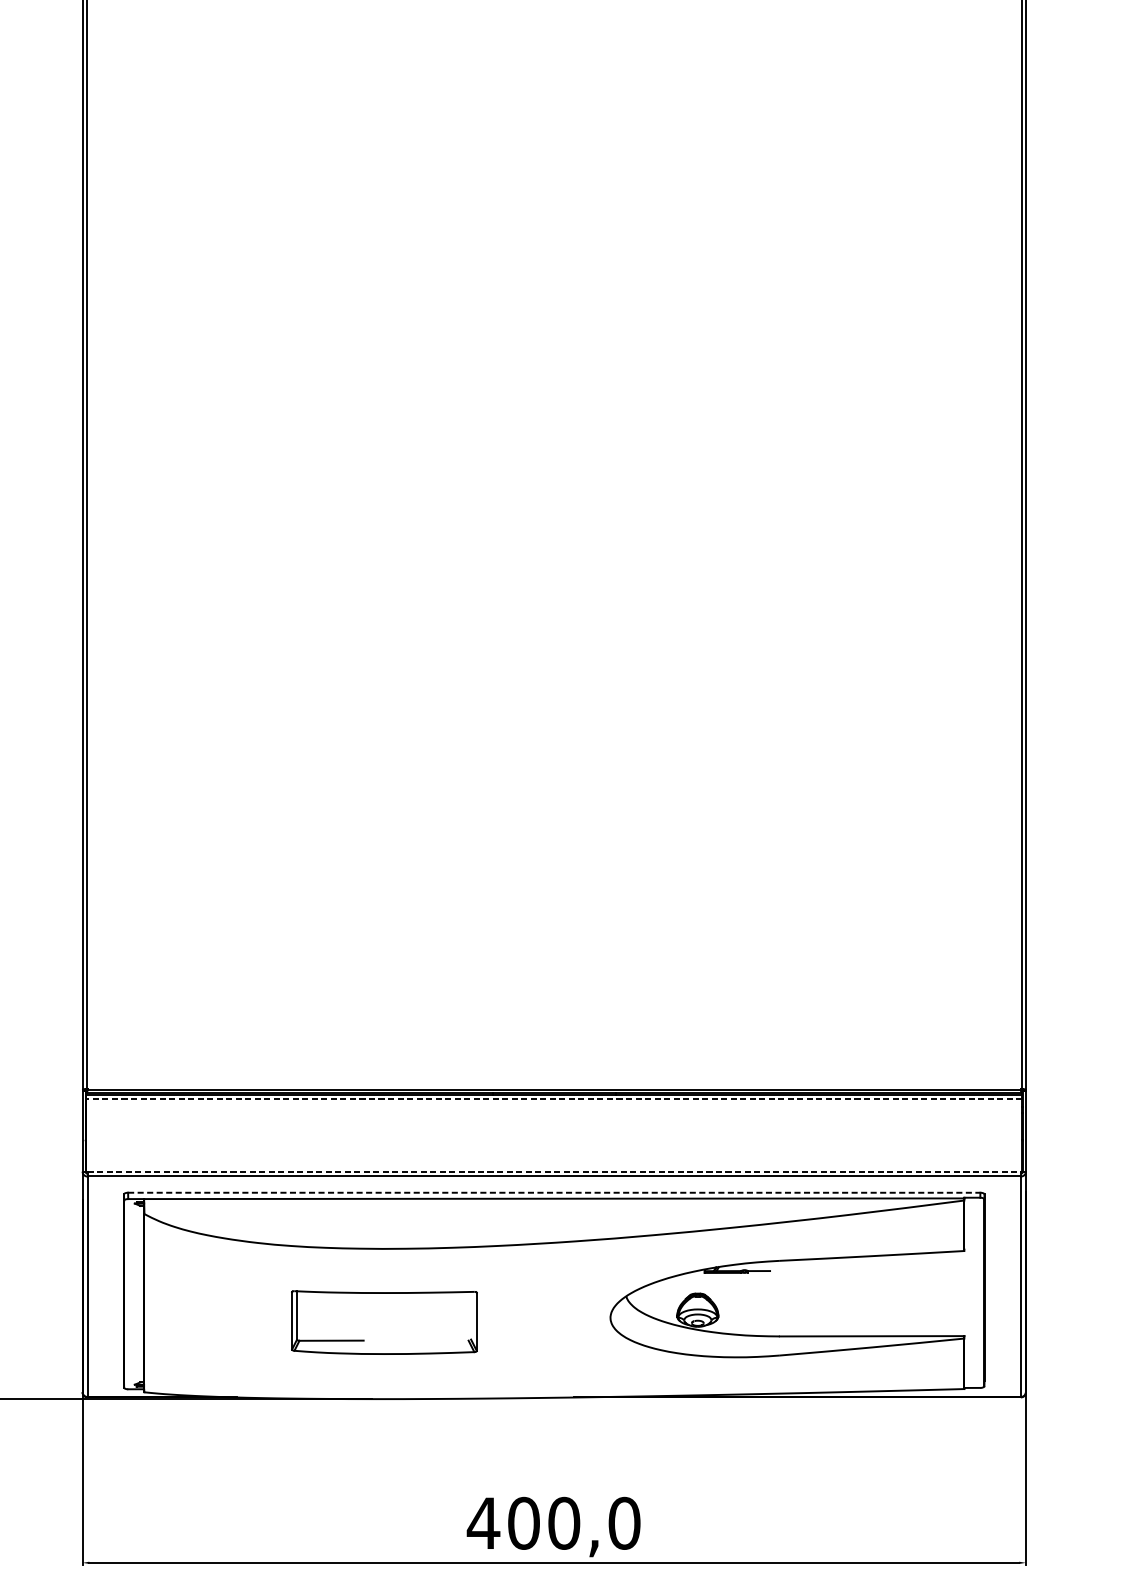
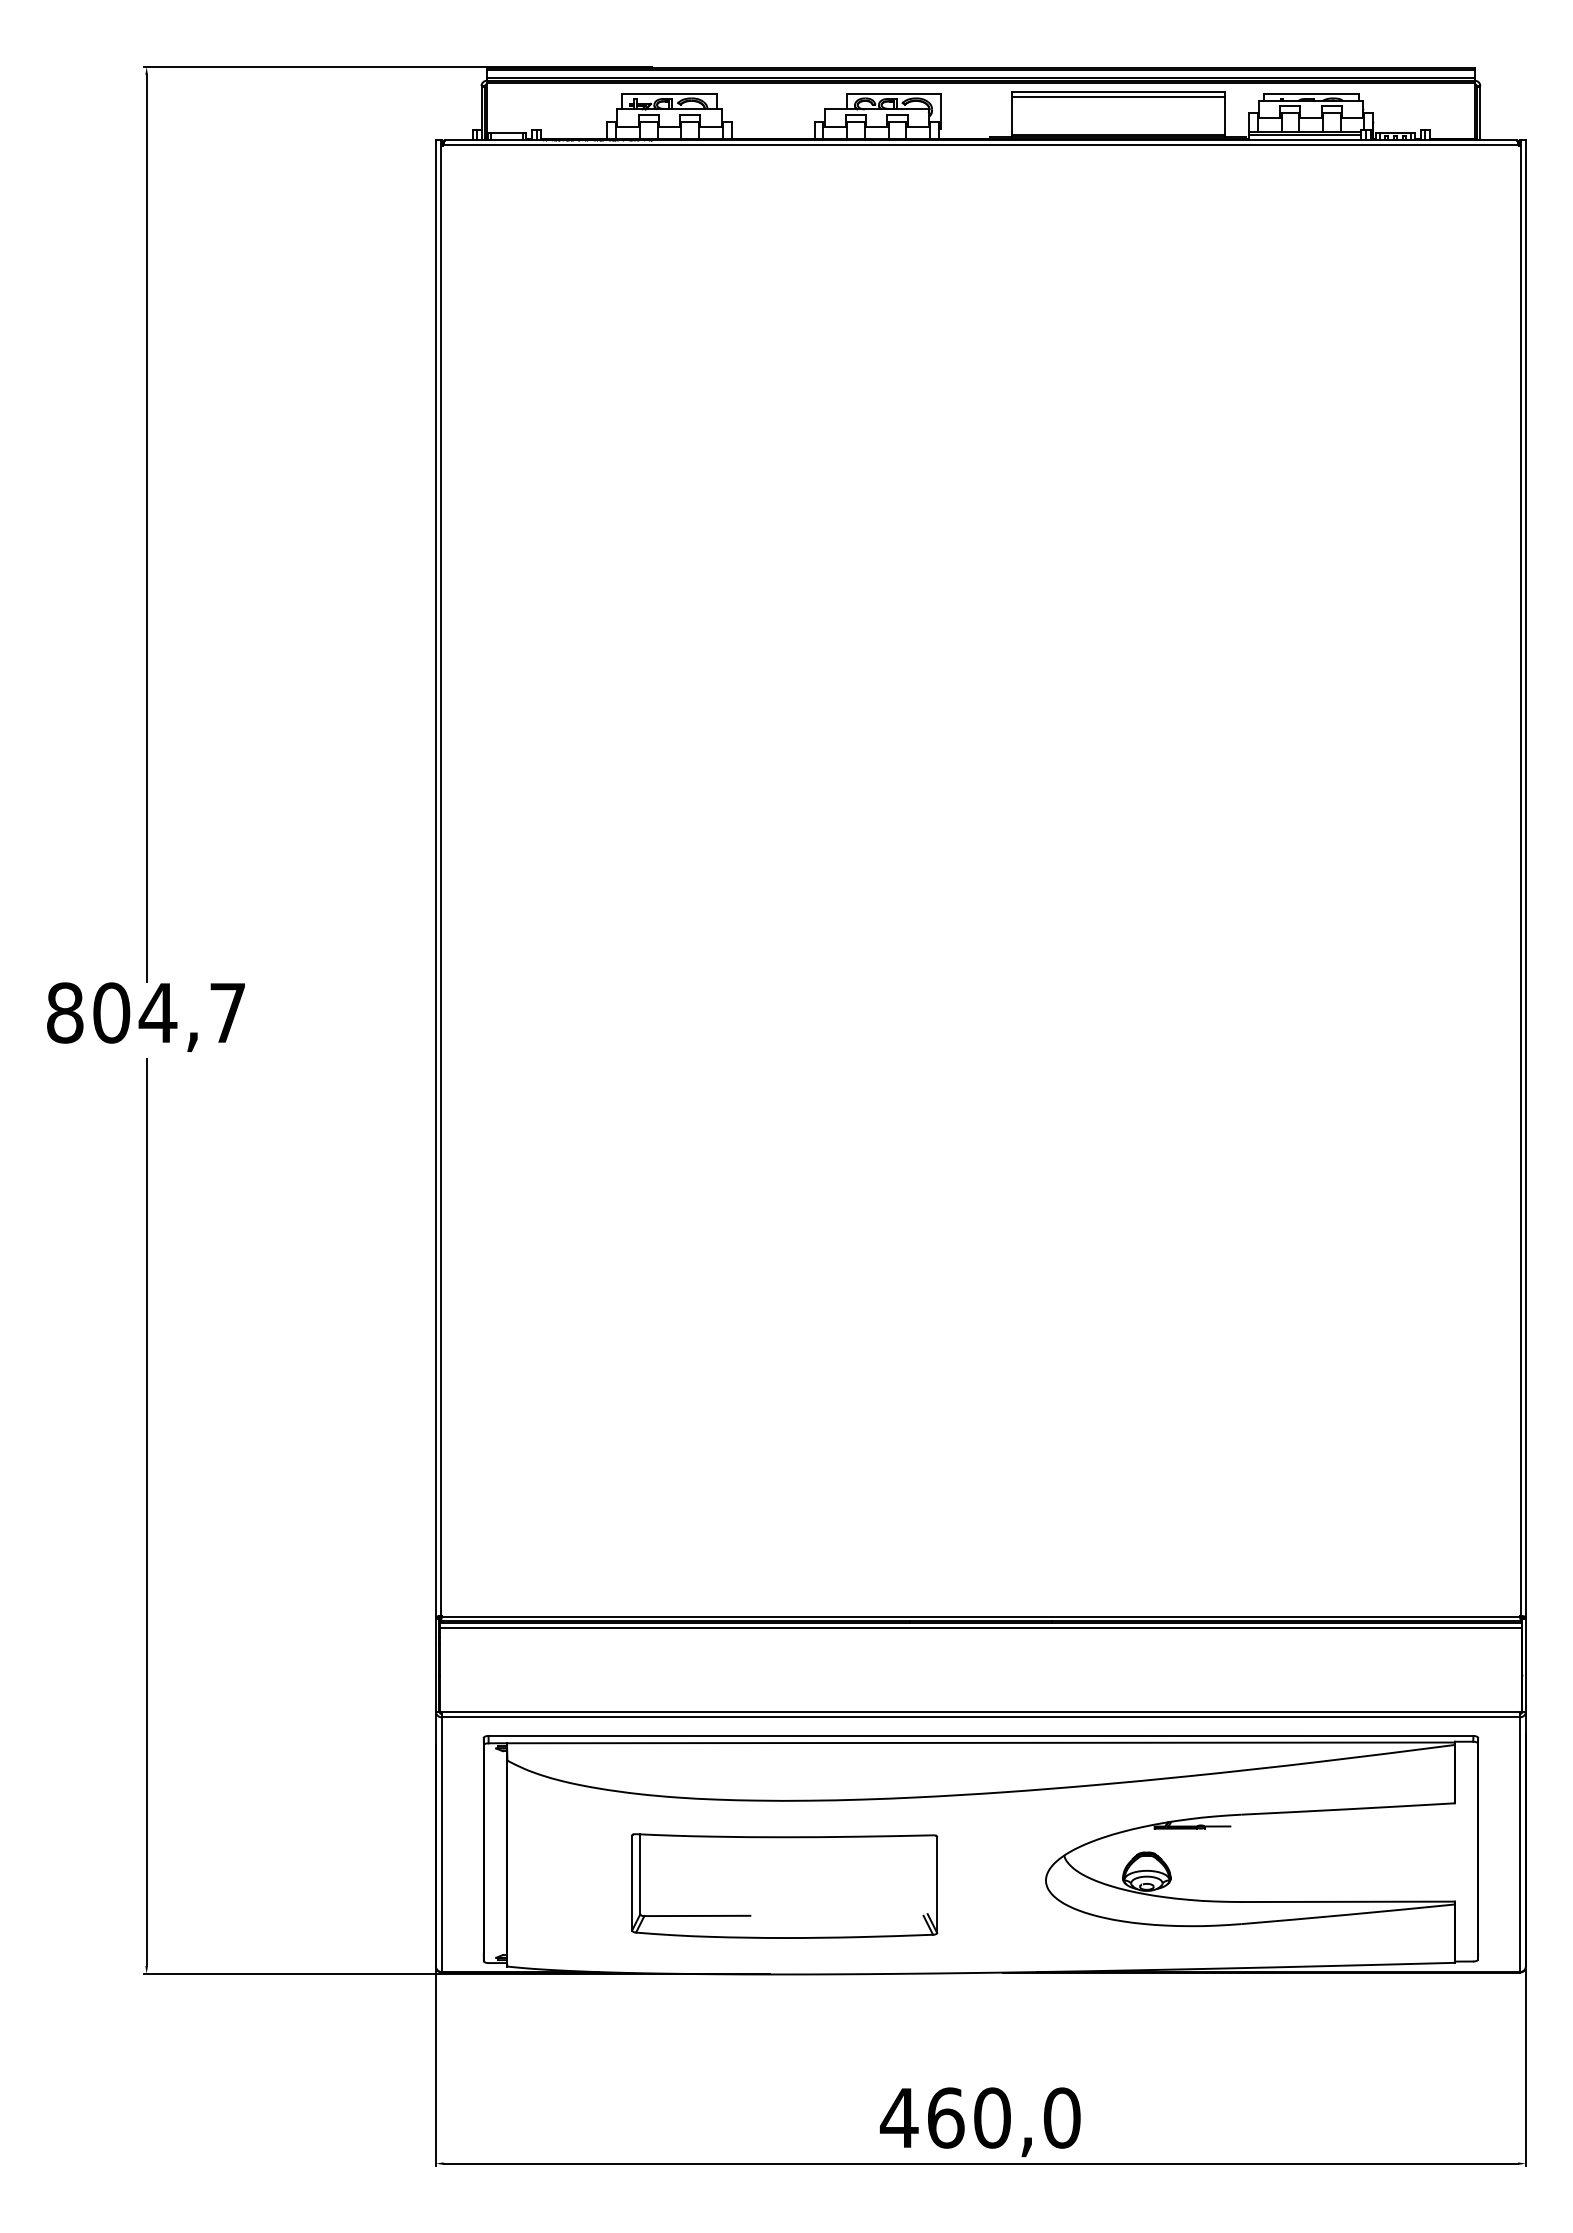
line: (553, 1099) -> (980, 1628), dashed -> solid
line: (554, 1172) -> (981, 1712), dashed -> solid
line: (554, 1193) -> (981, 1736), dashed -> solid
part: (384, 1322) -> (784, 1885), size x1.43
text: (523, 1522) -> (945, 2117), 400,0 -> 460,0

